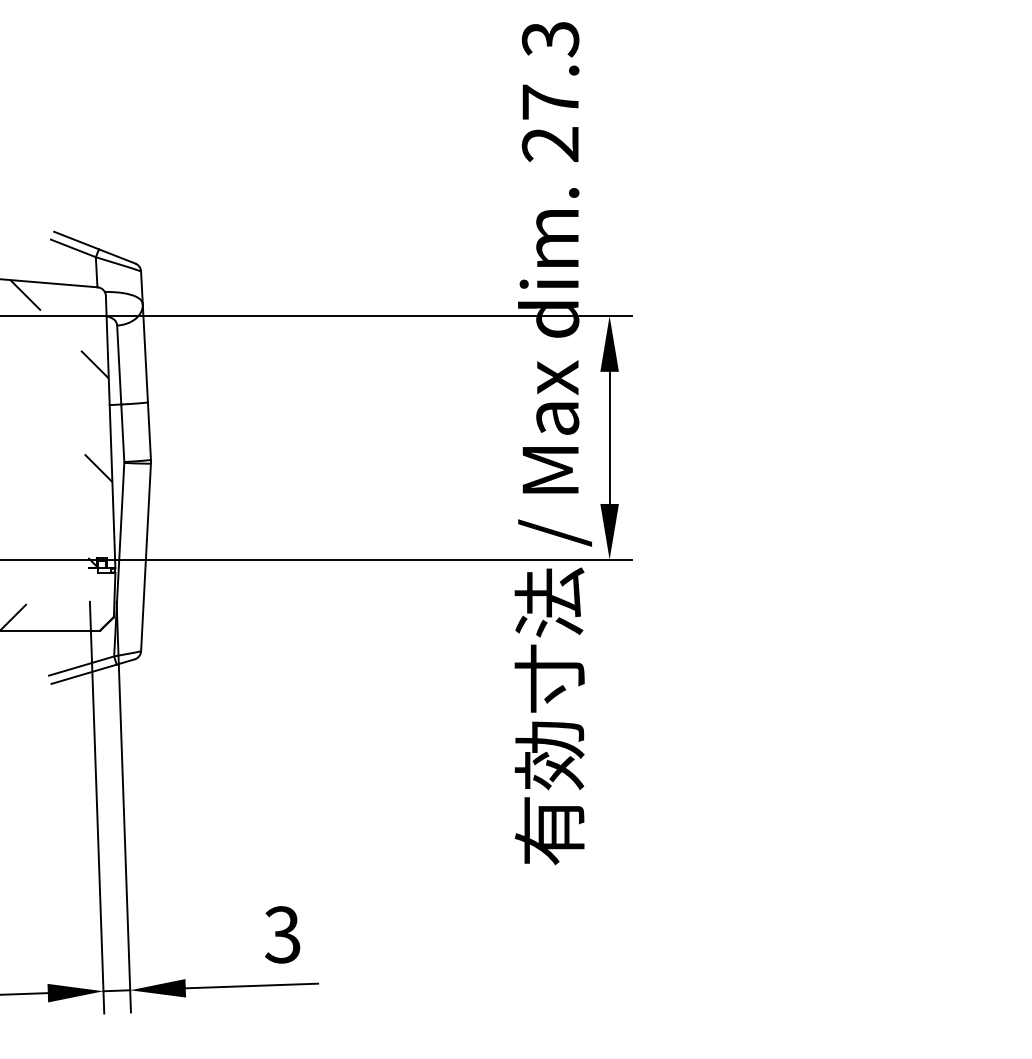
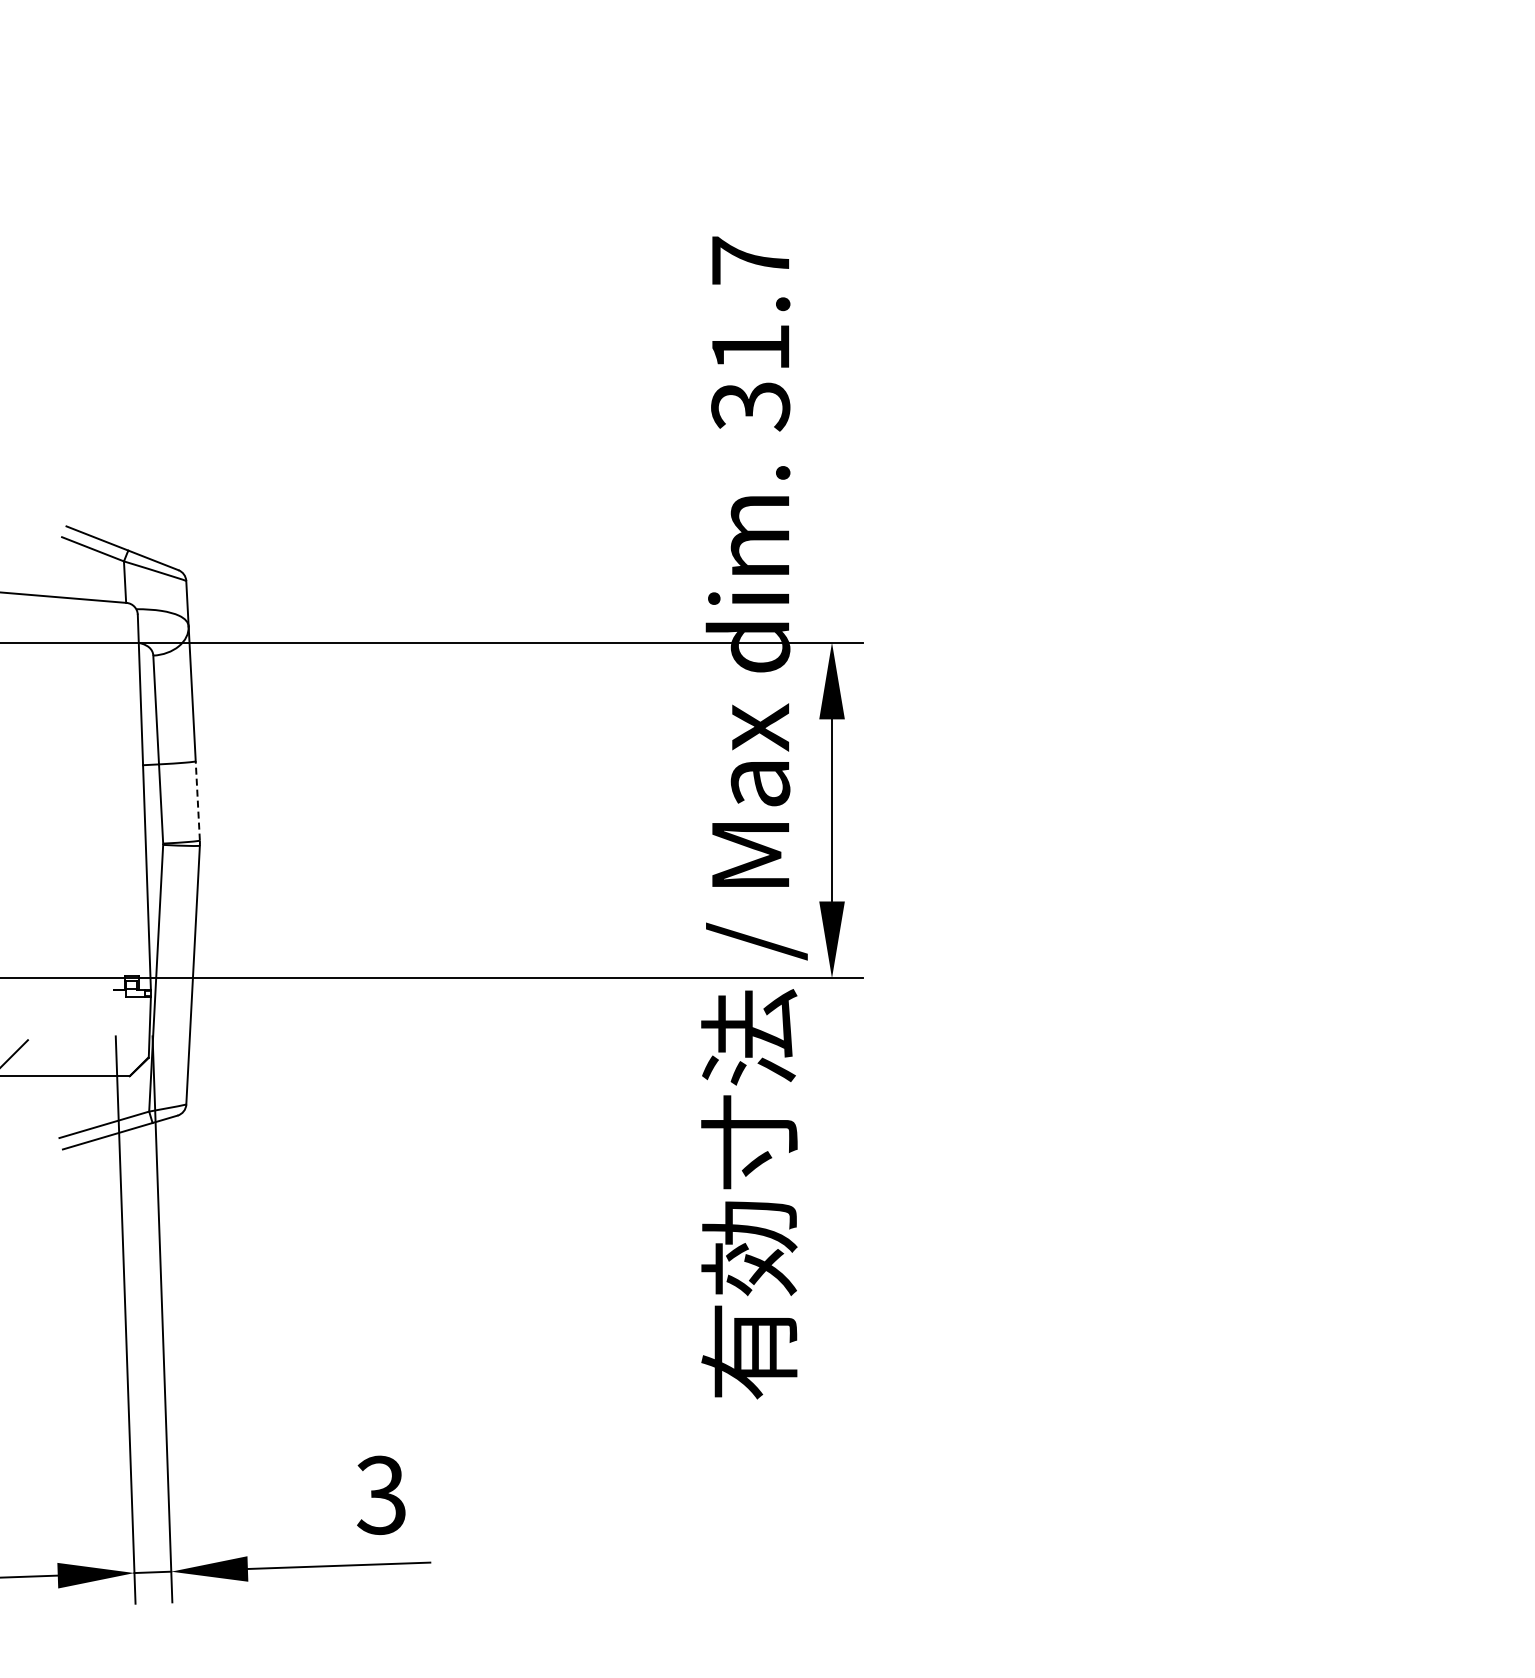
text: (550, 91) -> (750, 333), 27.3 -> 31.7
hatch: (61, 422) -> (76, 789), removed
line: (149, 430) -> (197, 800), solid -> dashed

